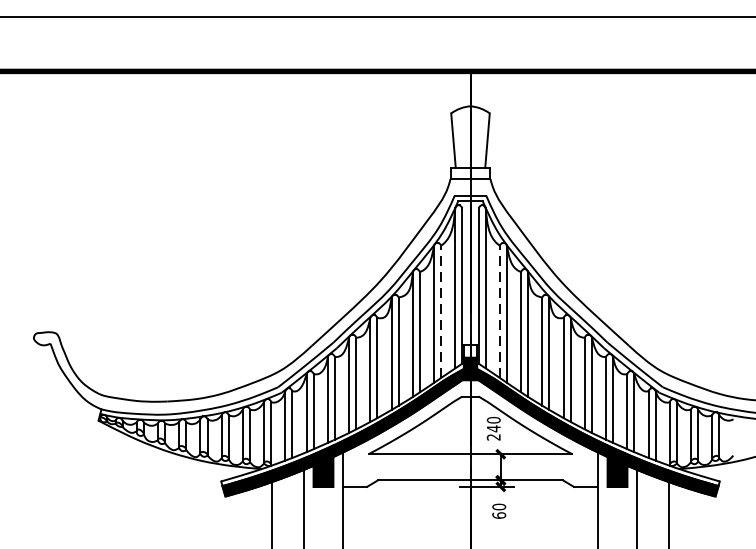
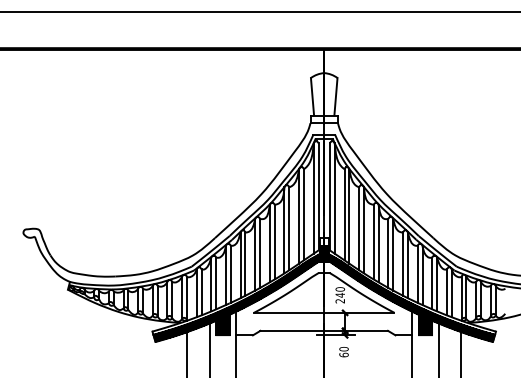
line: (440, 311) -> (303, 214), dashed -> solid
line: (499, 311) -> (344, 214), dashed -> solid

